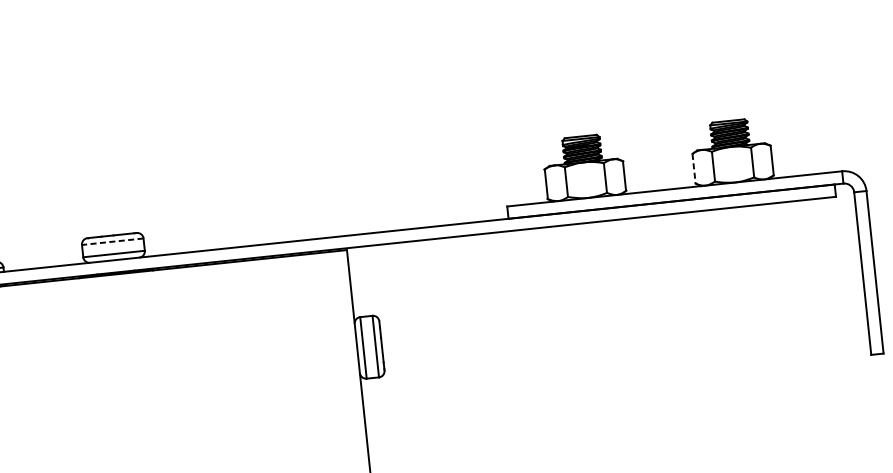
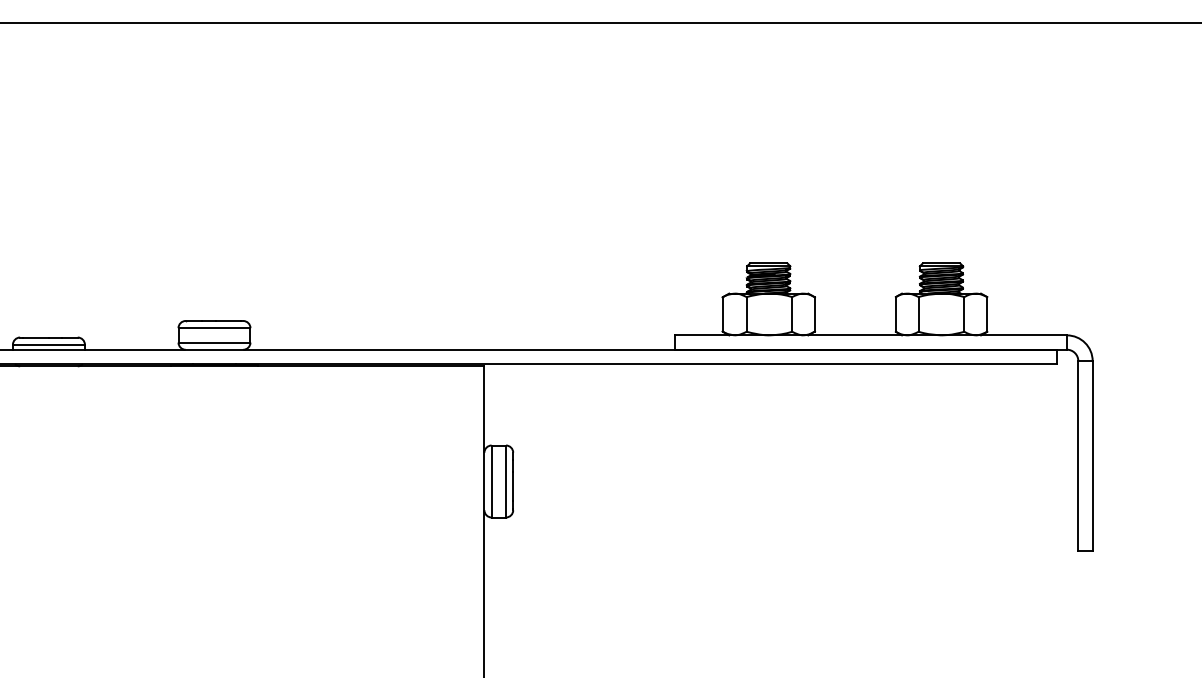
line: (693, 168) -> (895, 314), dashed -> solid
line: (112, 242) -> (214, 328), dashed -> solid

